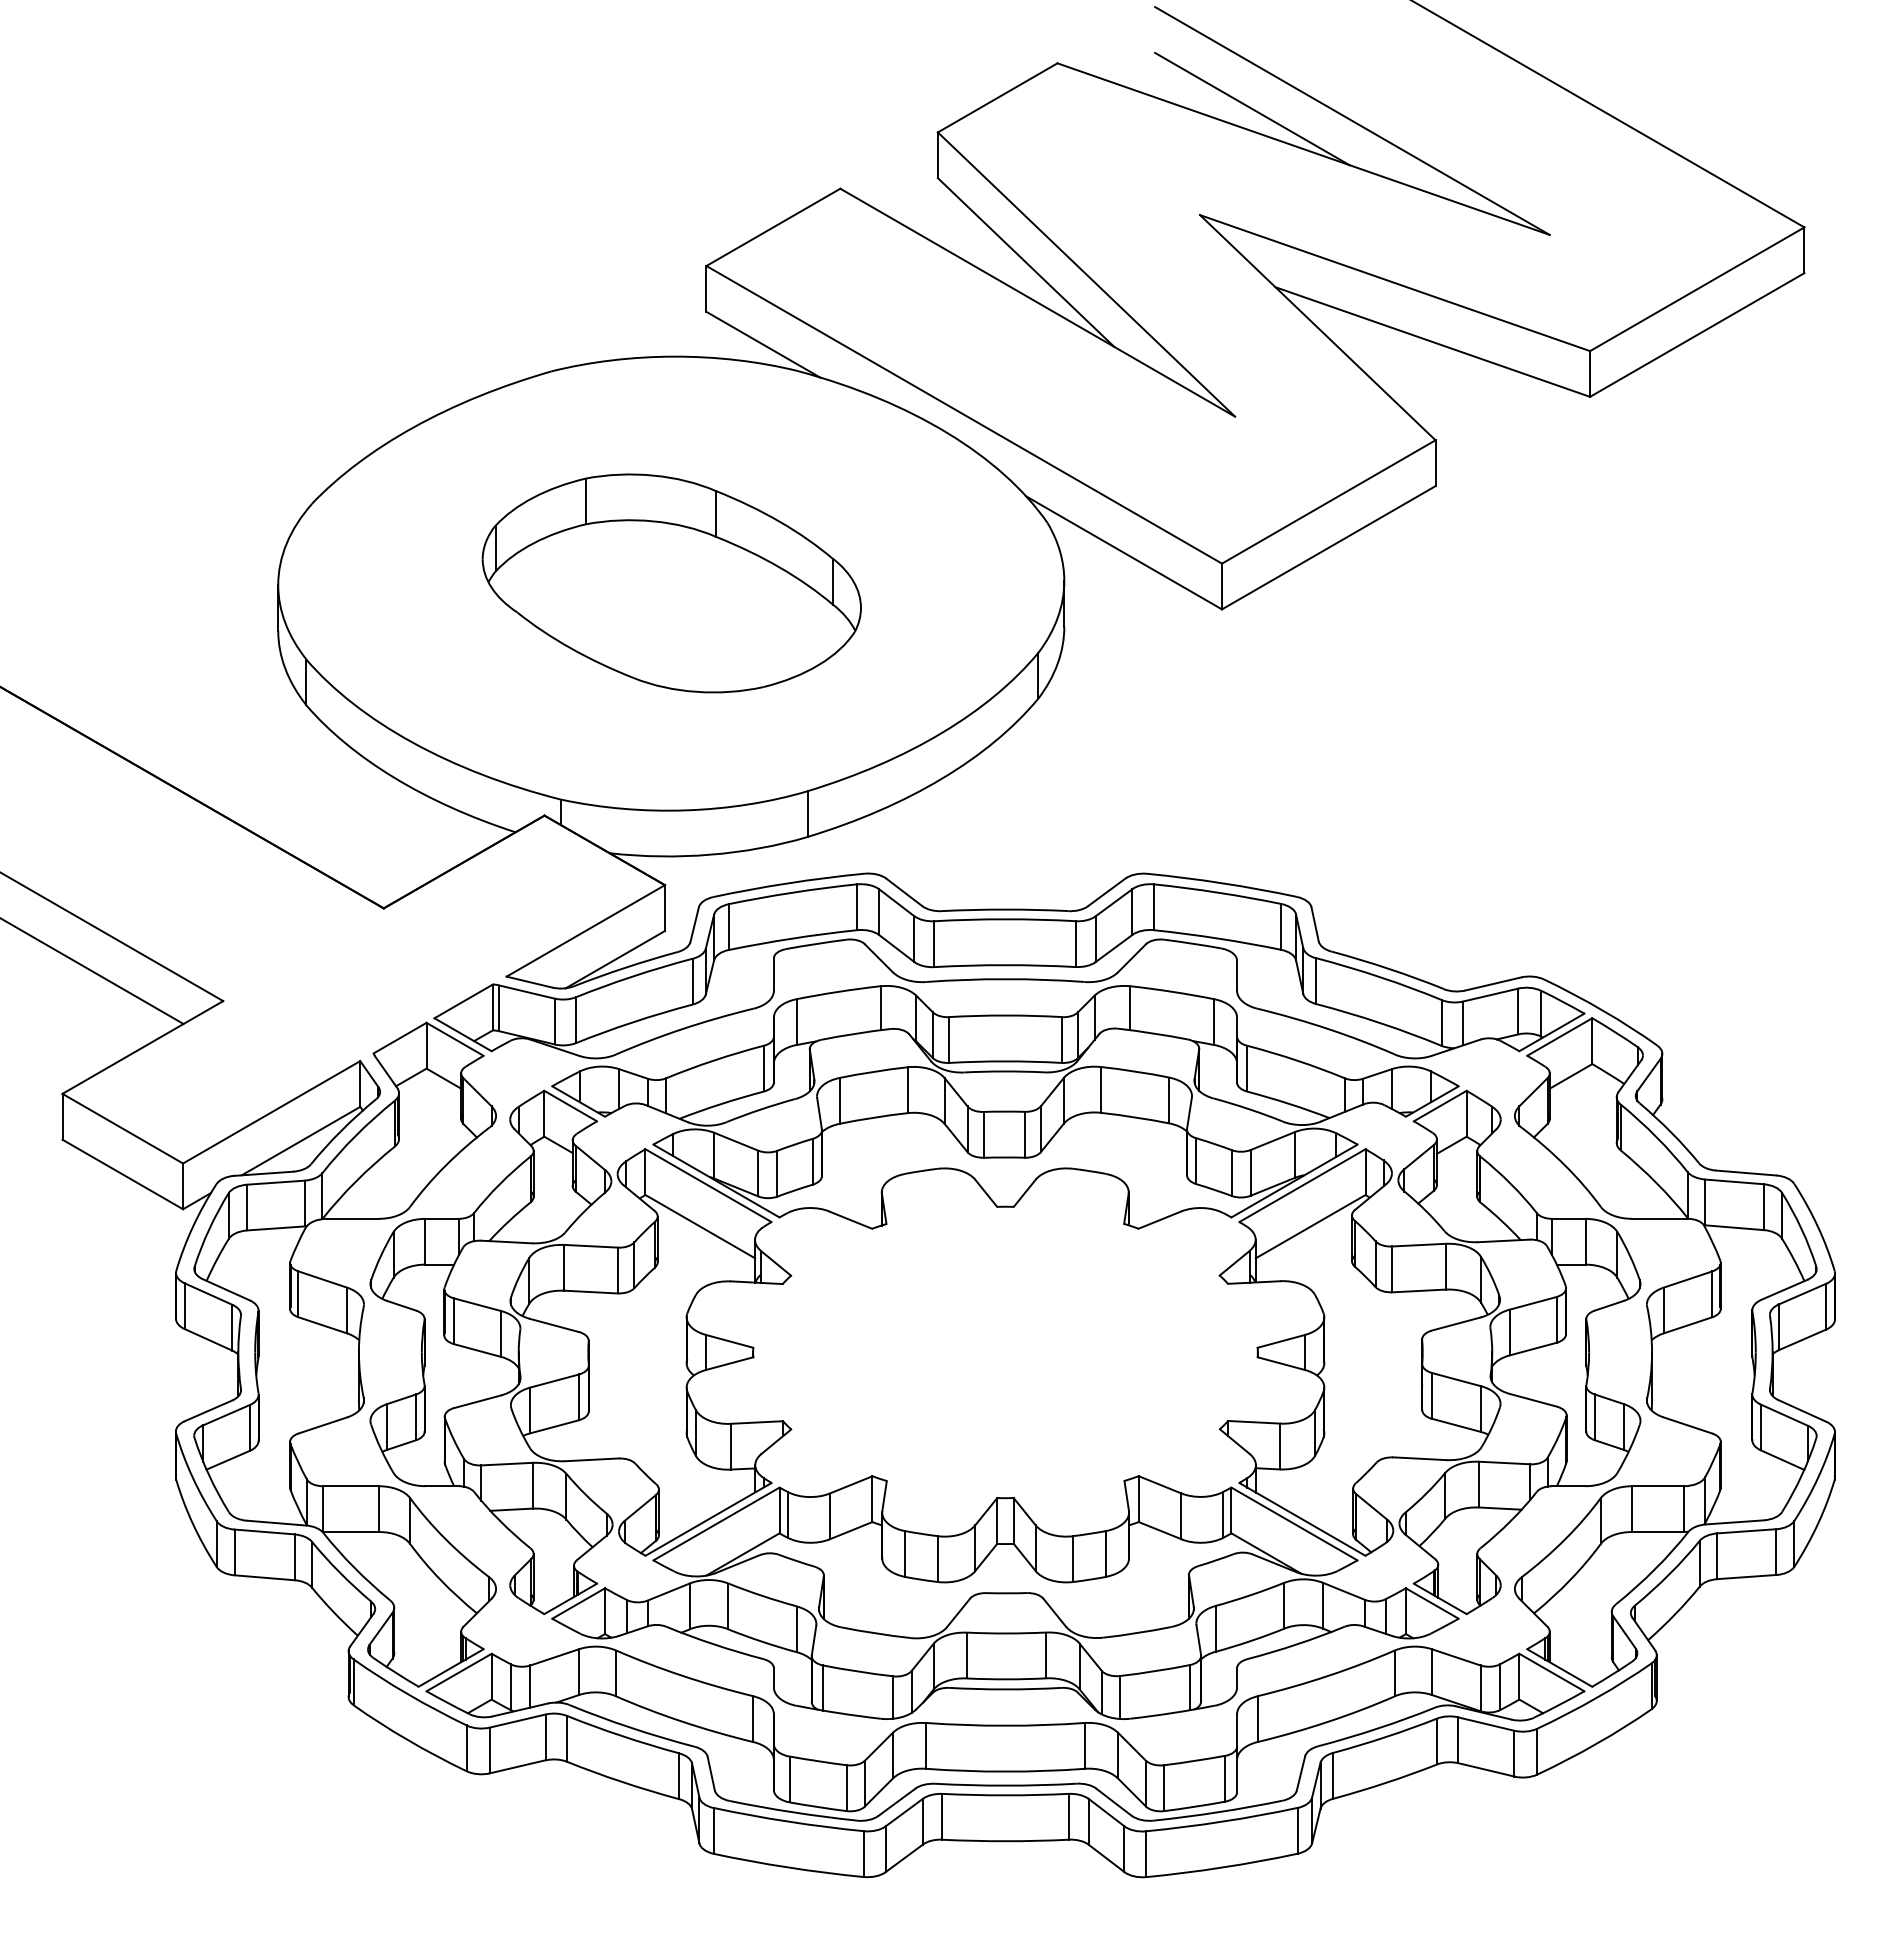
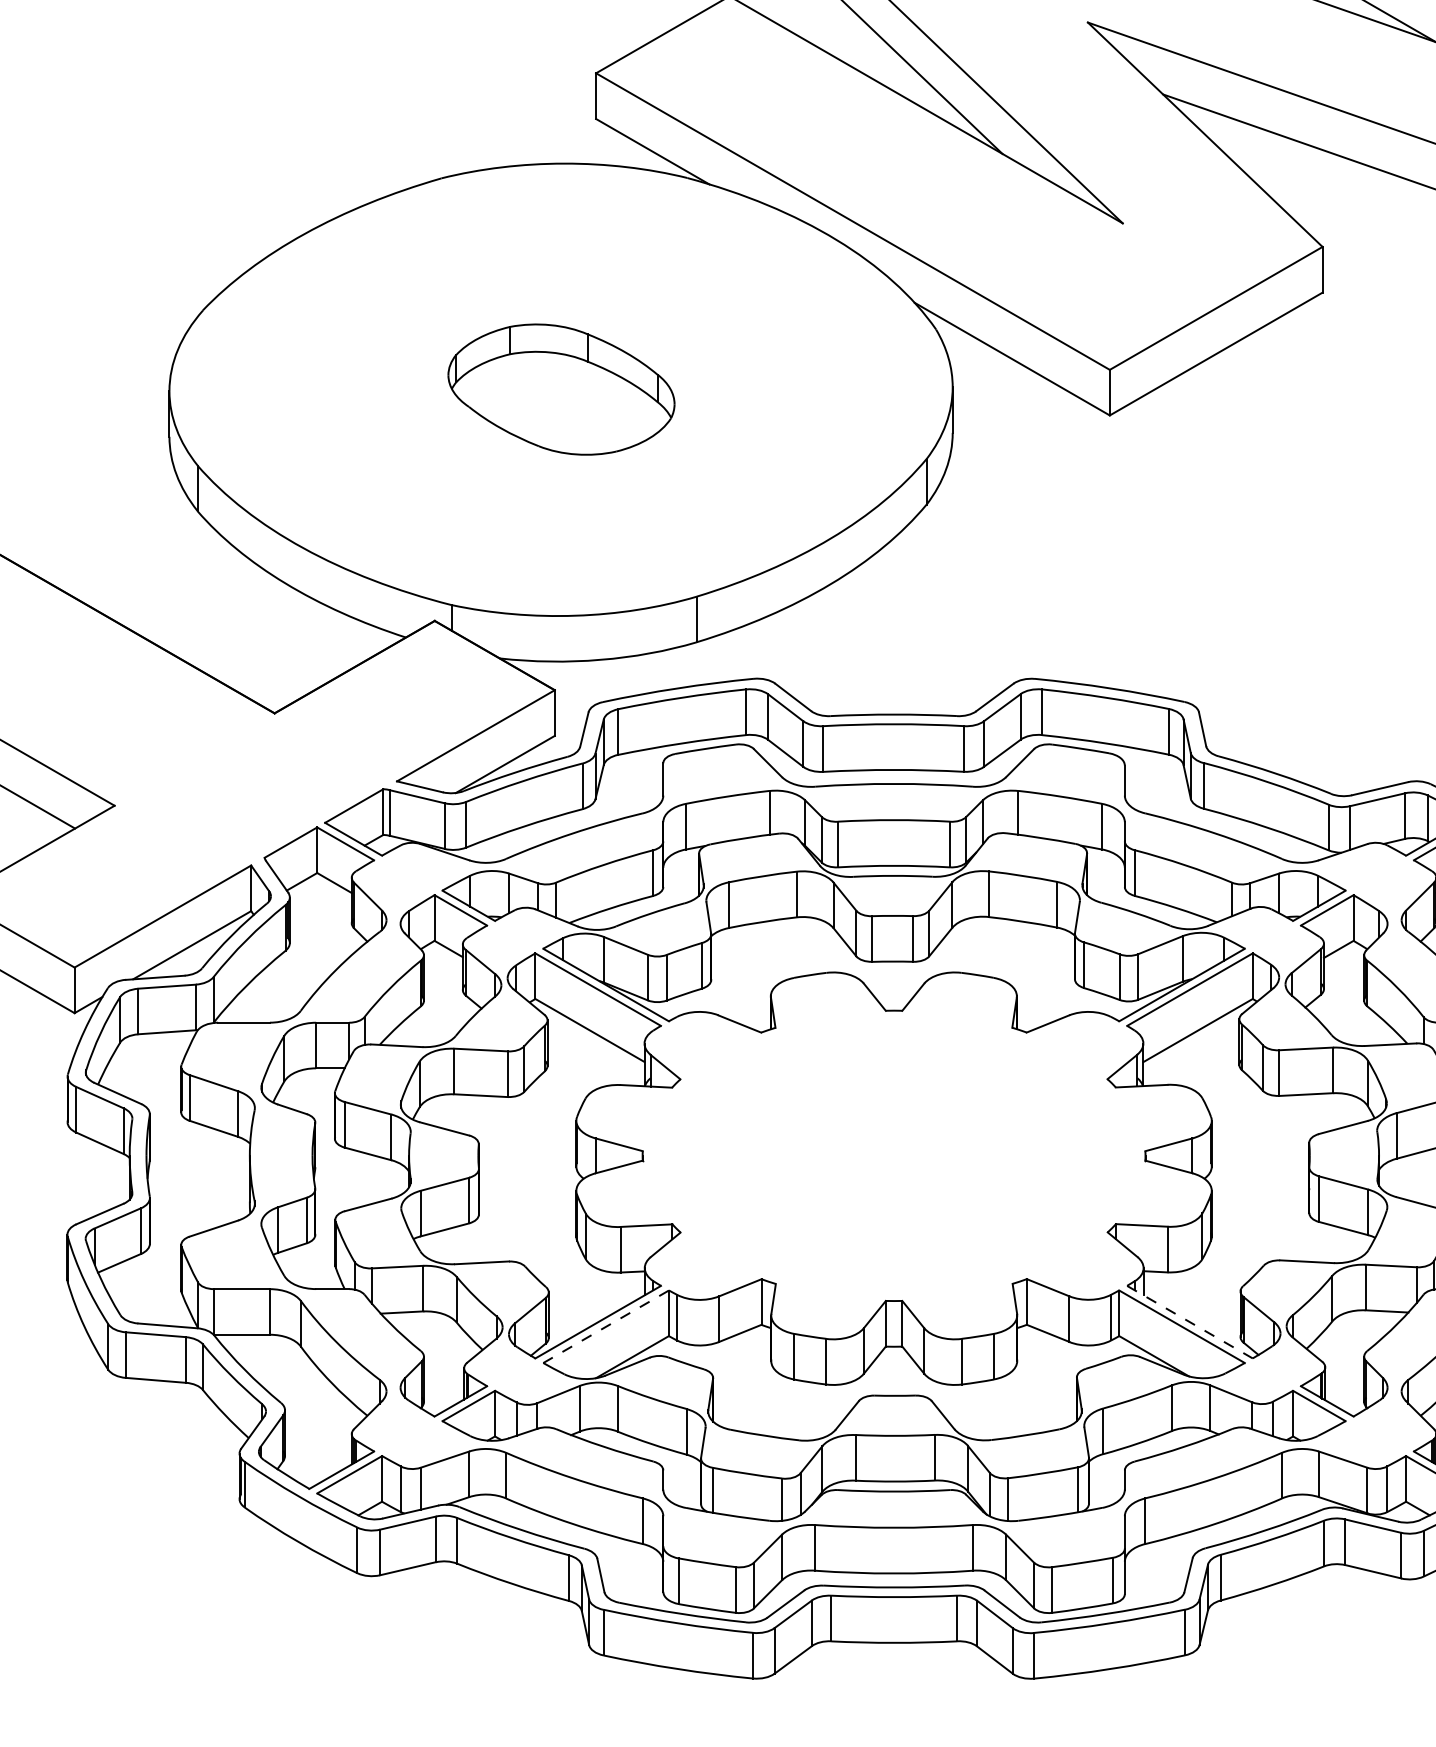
part: (671, 583) -> (561, 389), size x0.6
line: (1302, 1519) -> (1190, 1322), solid -> dashed
line: (716, 1524) -> (606, 1327), solid -> dashed

